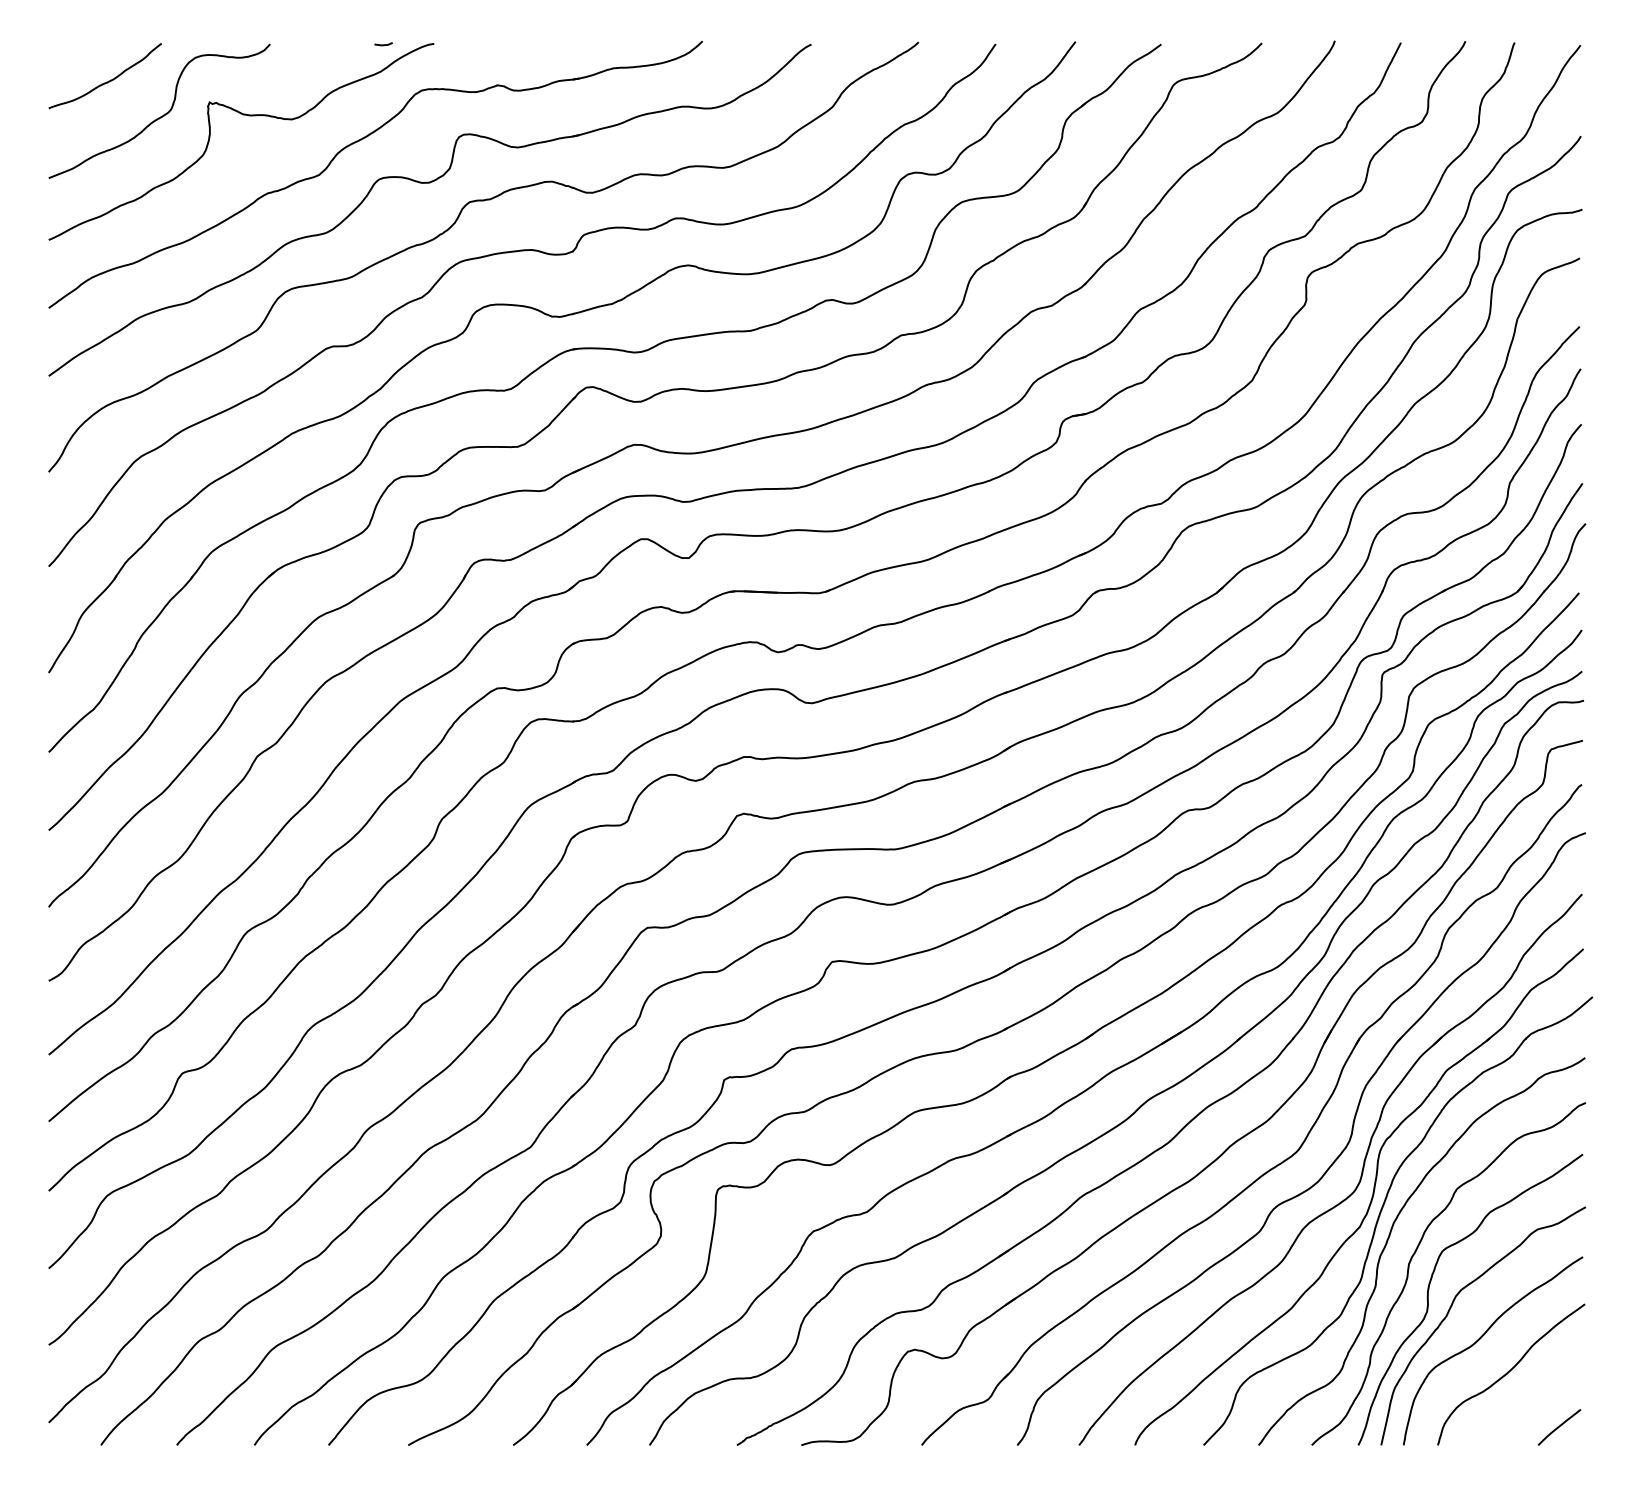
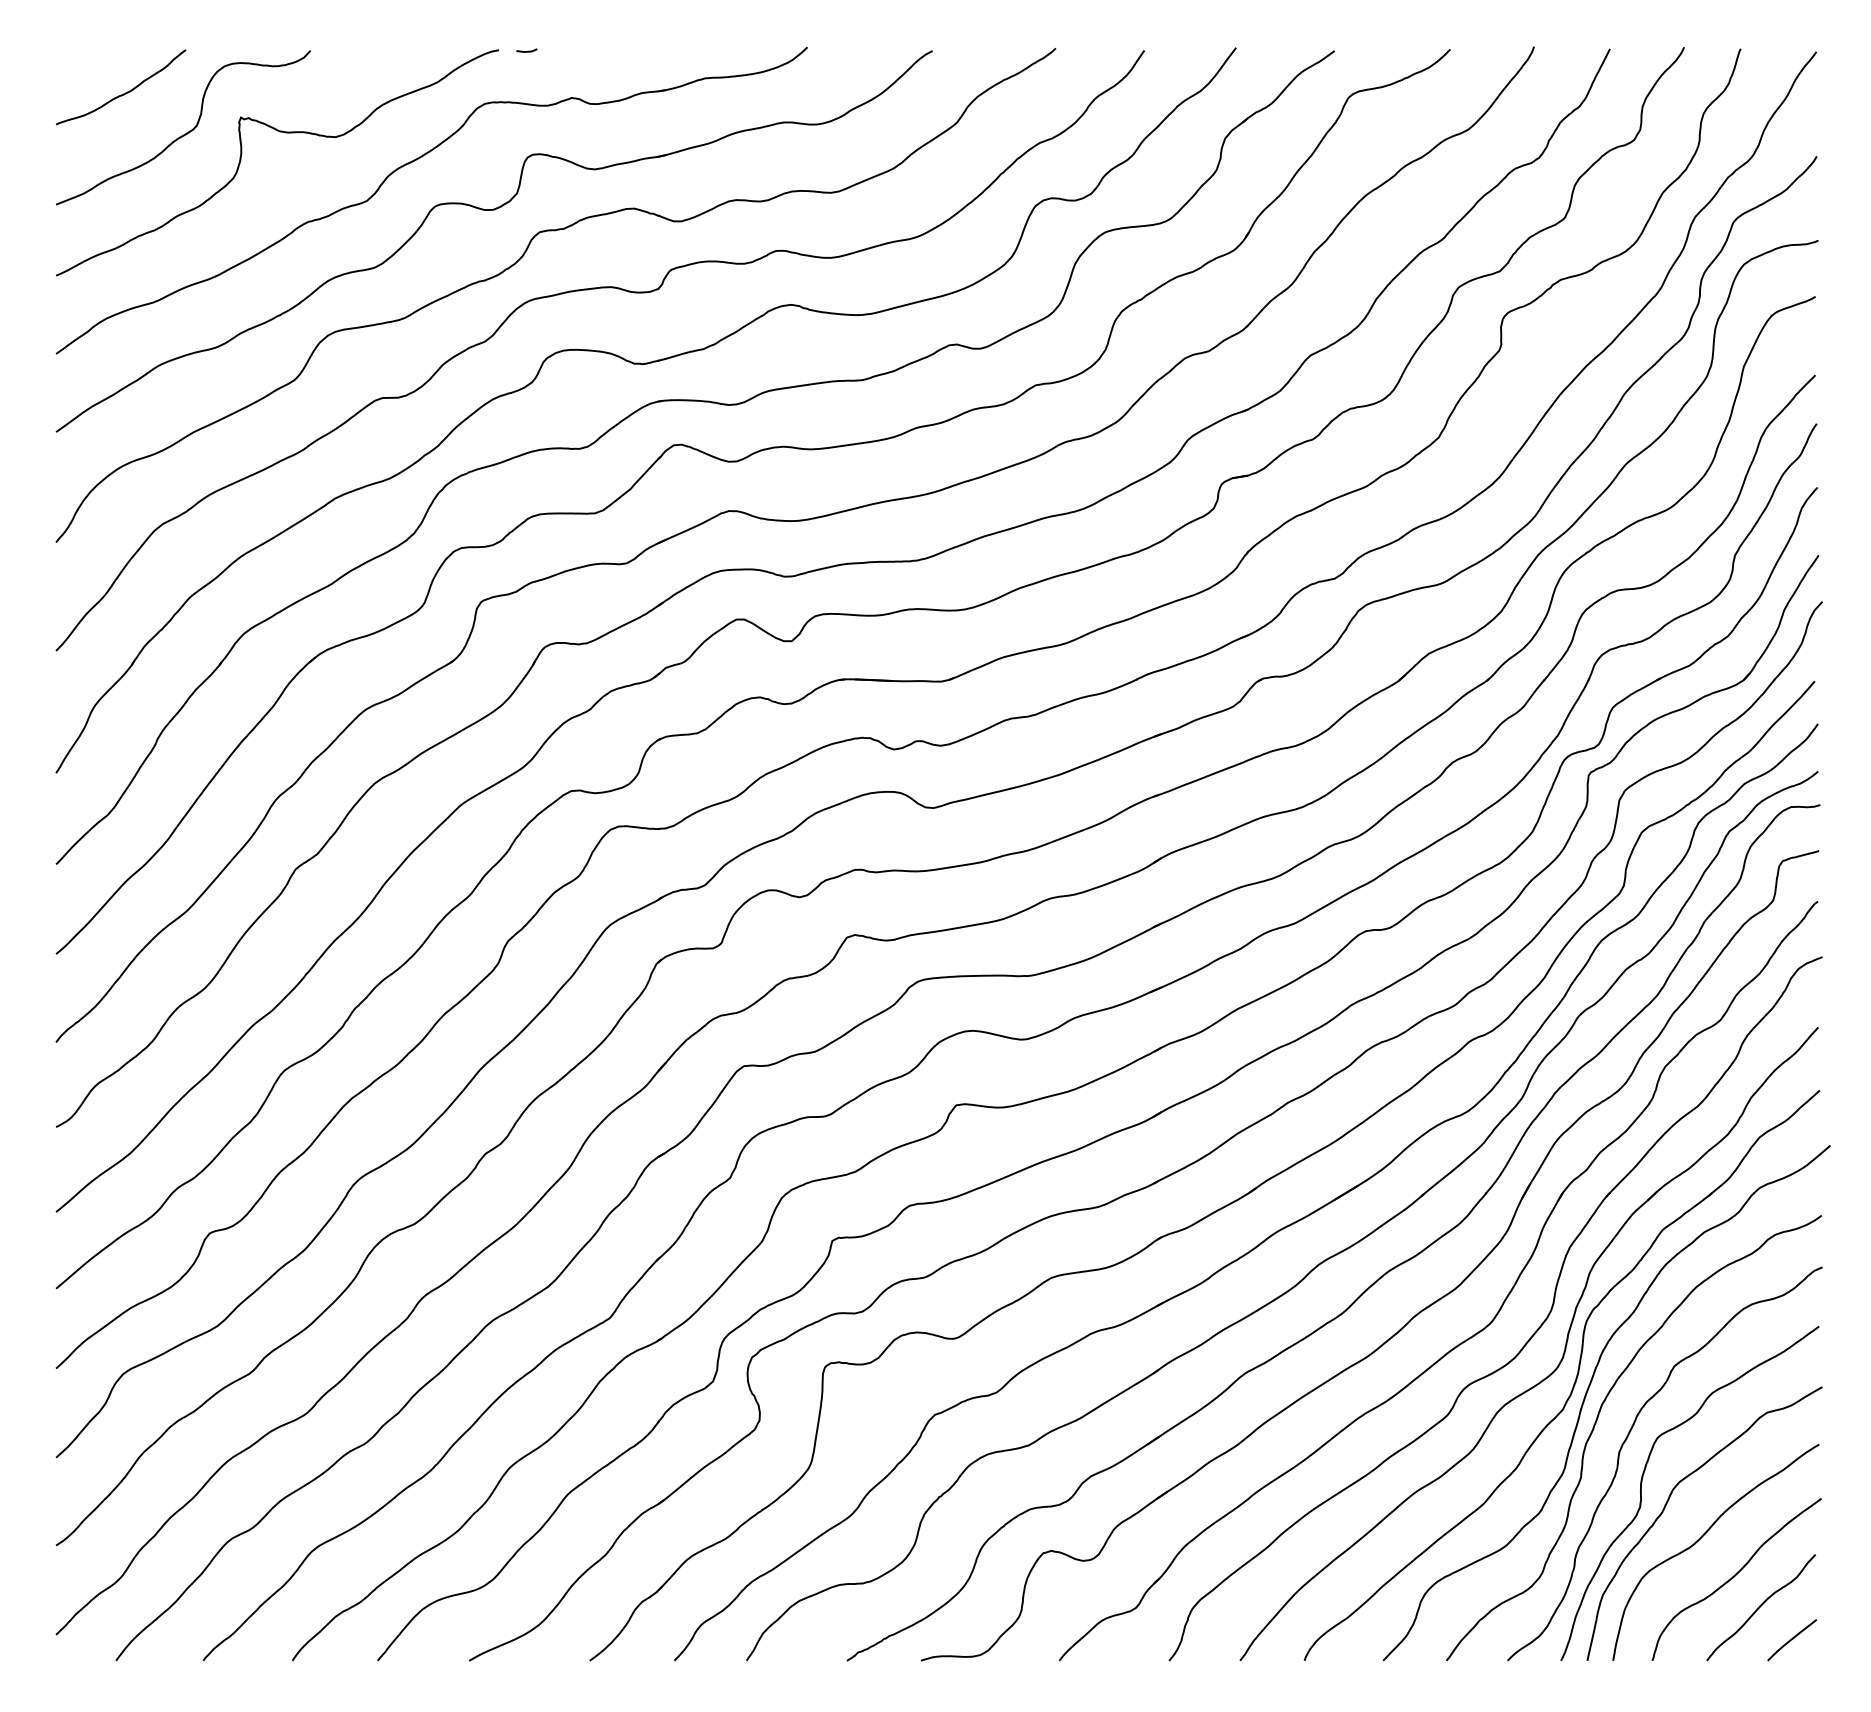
line: (384, 44) -> (527, 50), moved
curve: (1531, 1398) -> (1760, 1607), added

